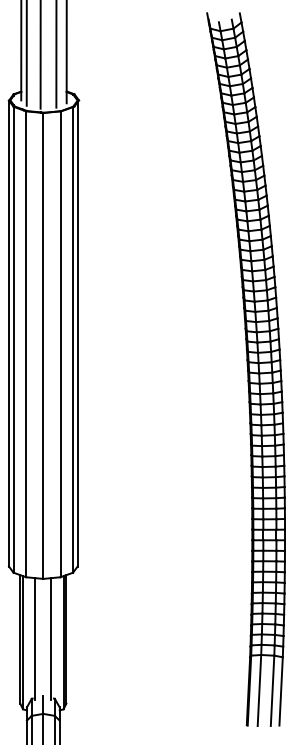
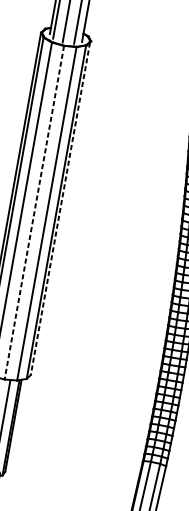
line: (77, 334) -> (60, 208), solid -> dashed
line: (43, 345) -> (34, 212), solid -> dashed

